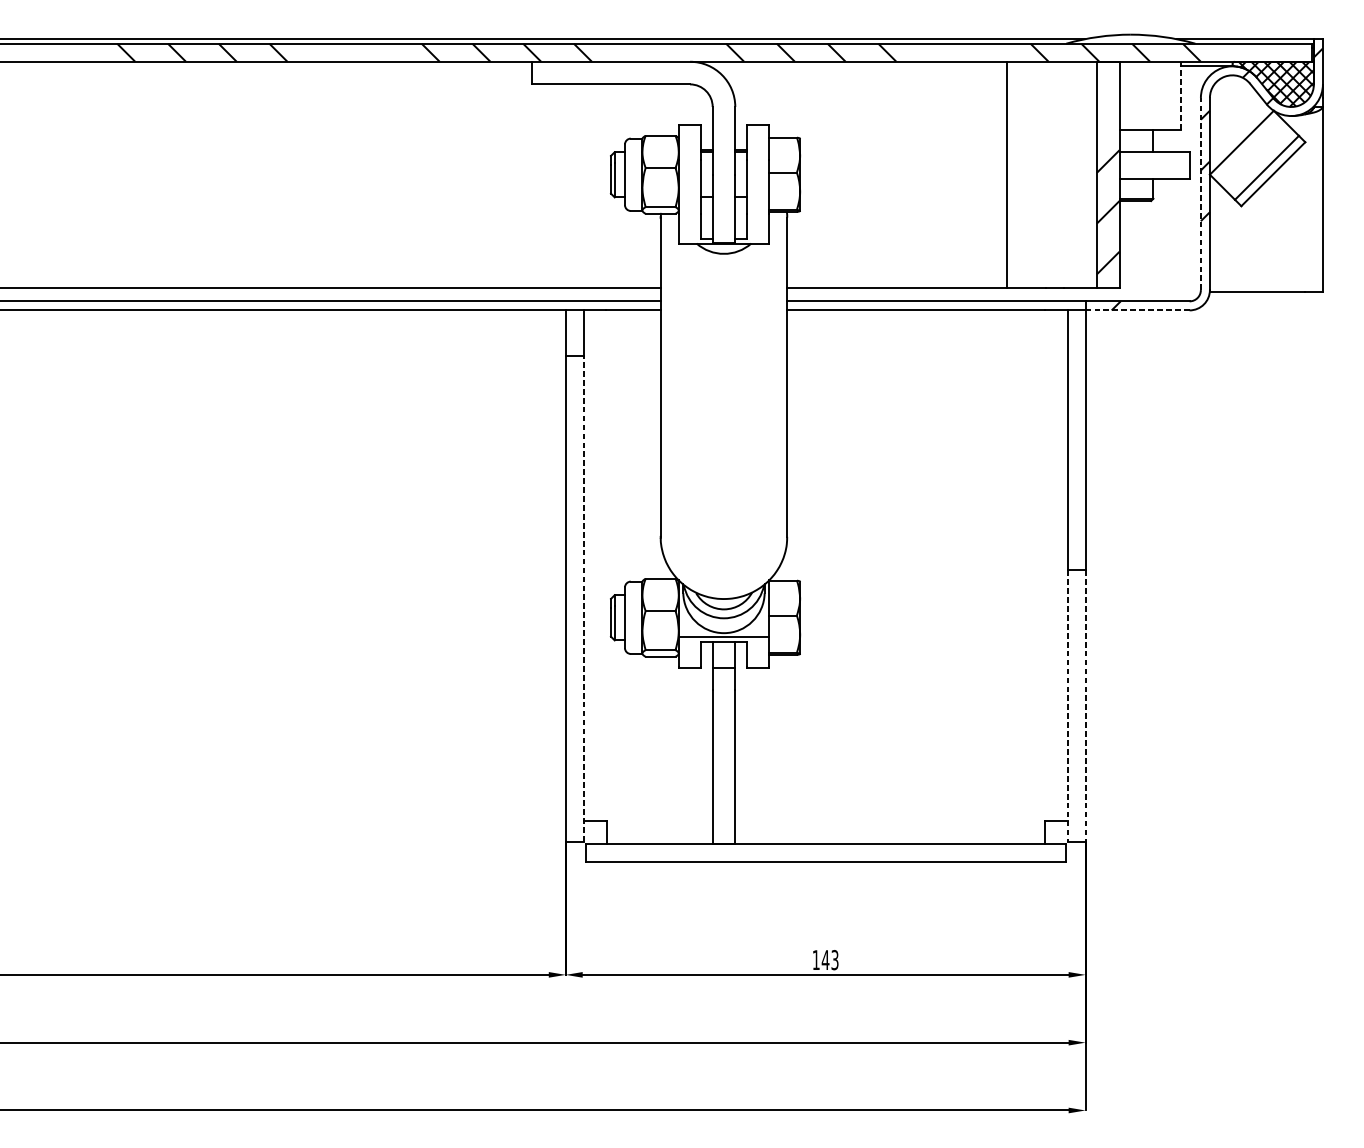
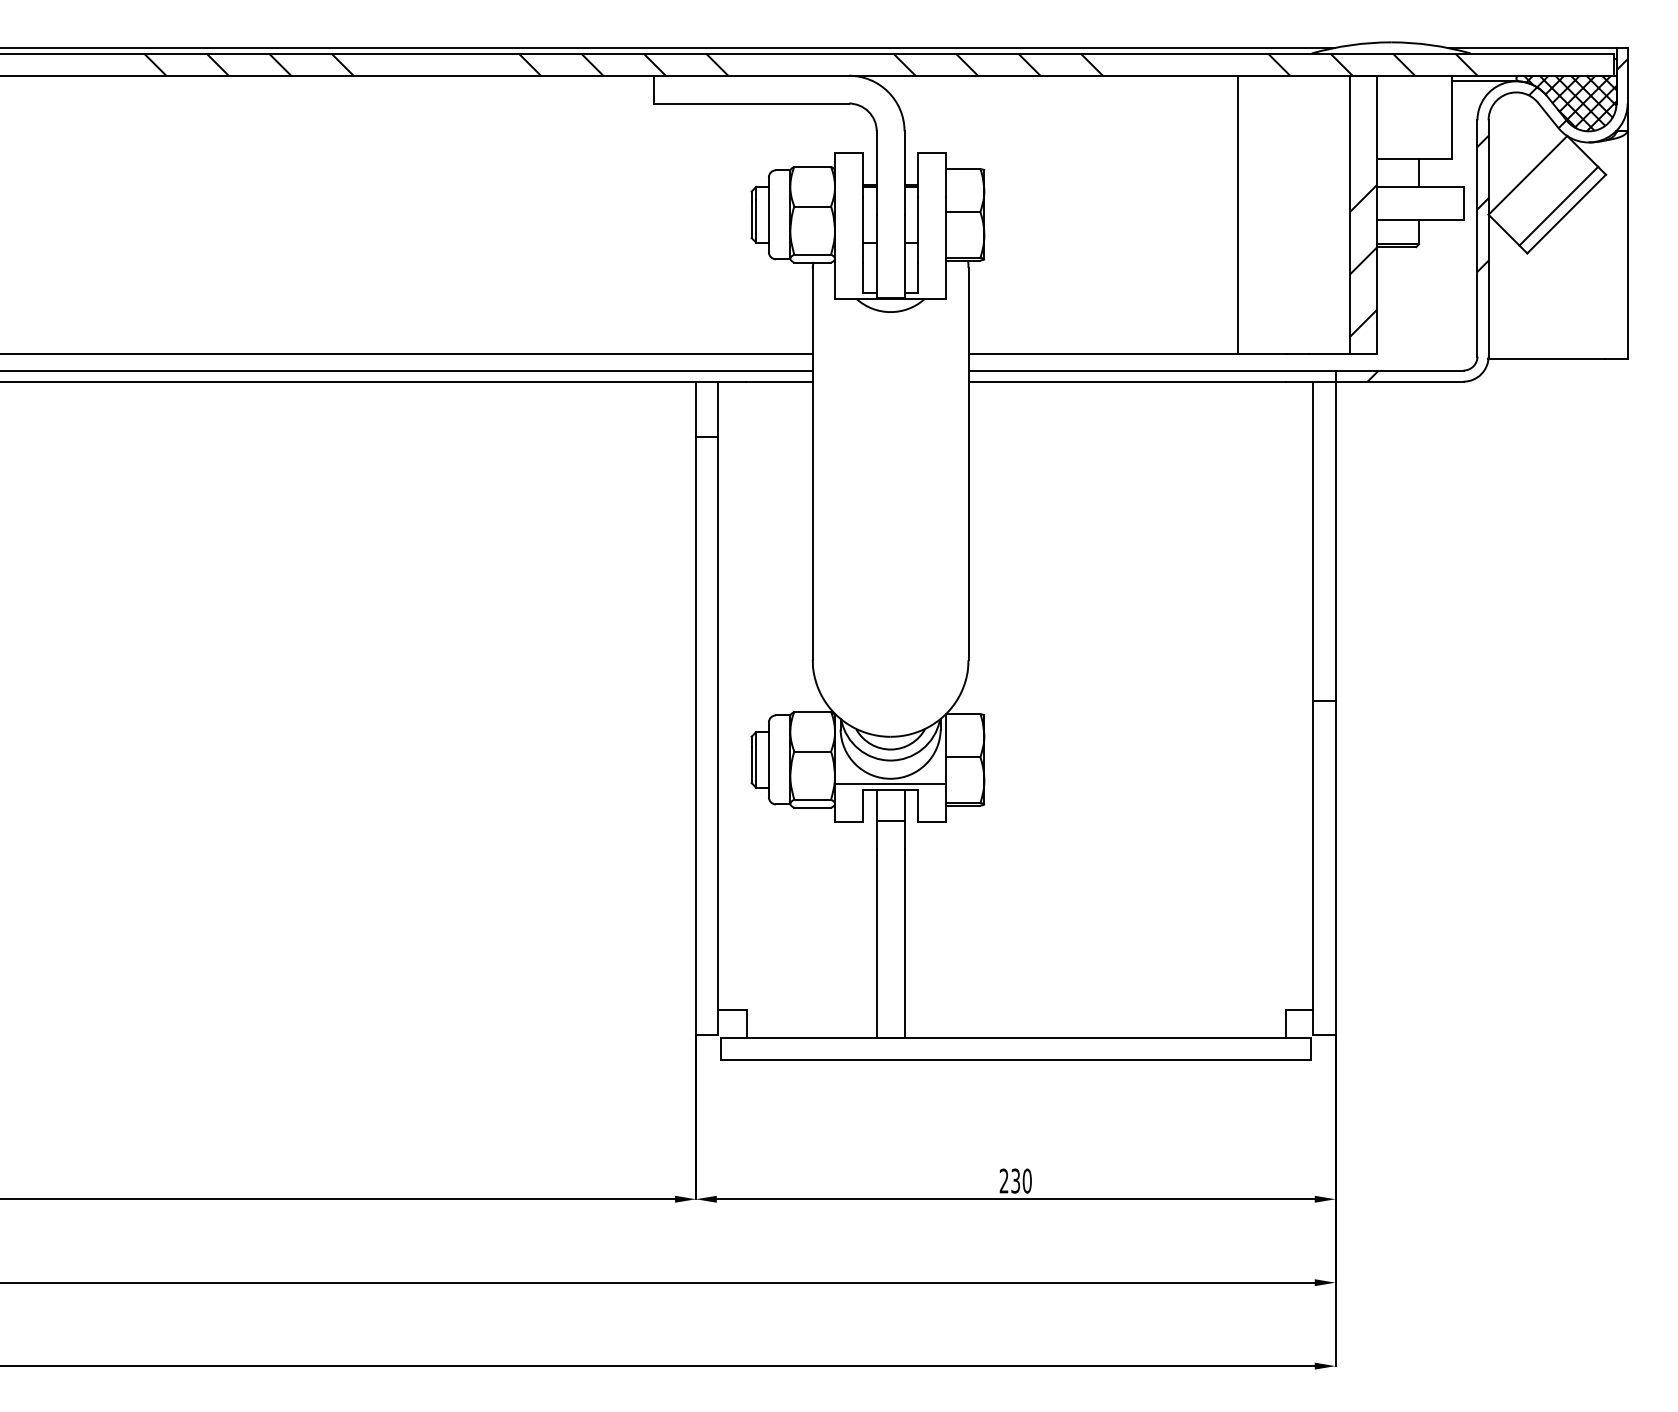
line: (1180, 95) -> (1452, 117), dashed -> solid
line: (1200, 193) -> (1477, 237), dashed -> solid
line: (1137, 310) -> (1399, 381), dashed -> solid
line: (584, 598) -> (718, 736), dashed -> solid
line: (1067, 706) -> (1313, 868), dashed -> solid
line: (1085, 706) -> (1335, 868), dashed -> solid
text: (825, 959) -> (1015, 1180), 143 -> 230

